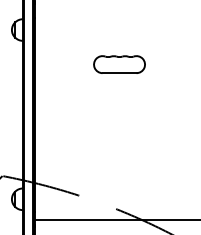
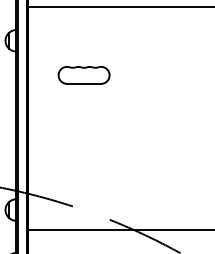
part: (118, 64) -> (83, 75), moved

